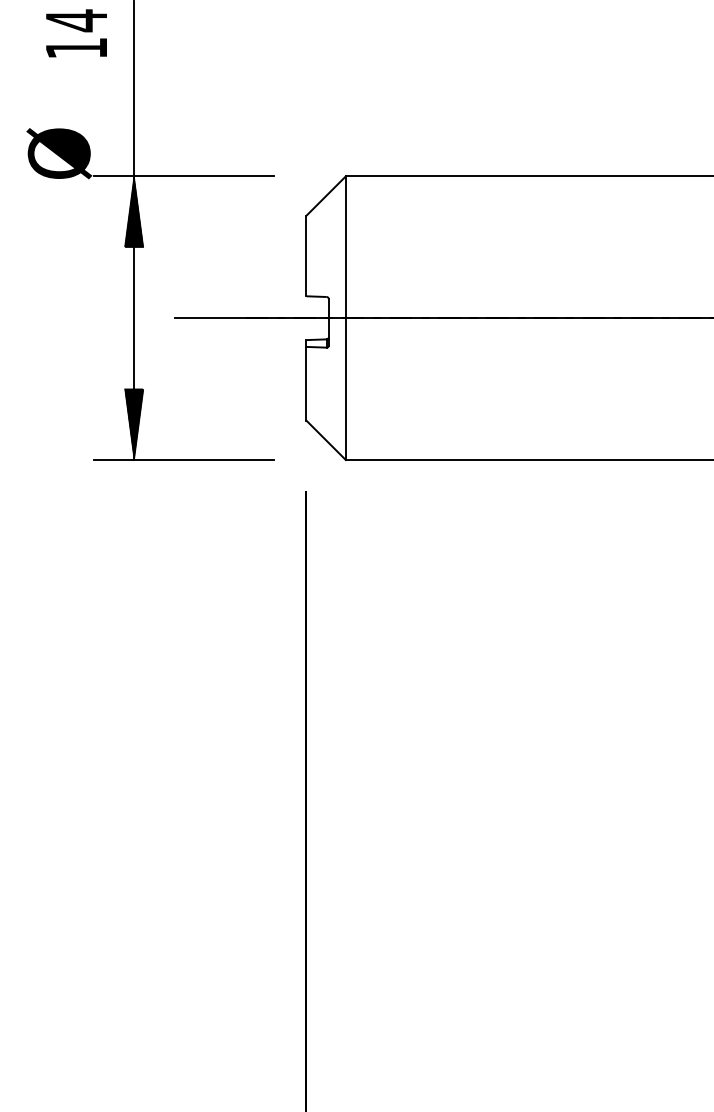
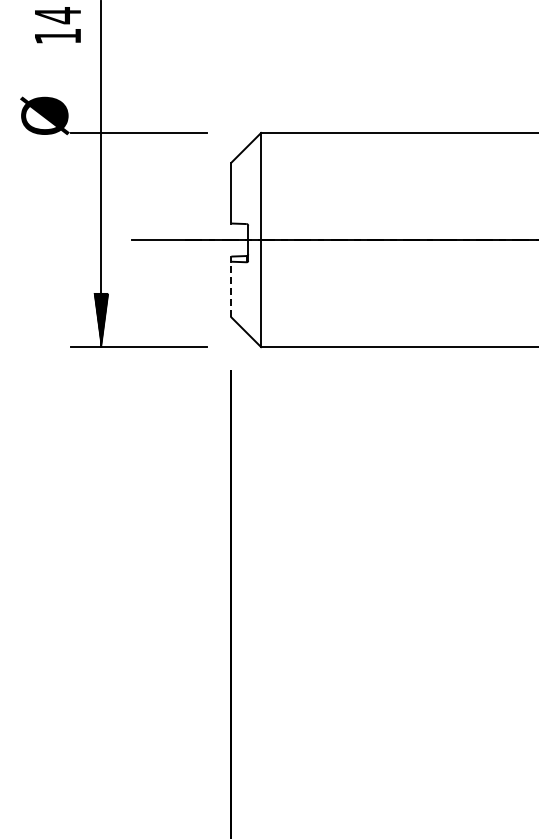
hatch: (134, 211) -> (101, 159), removed
line: (306, 383) -> (231, 289), solid -> dashed

